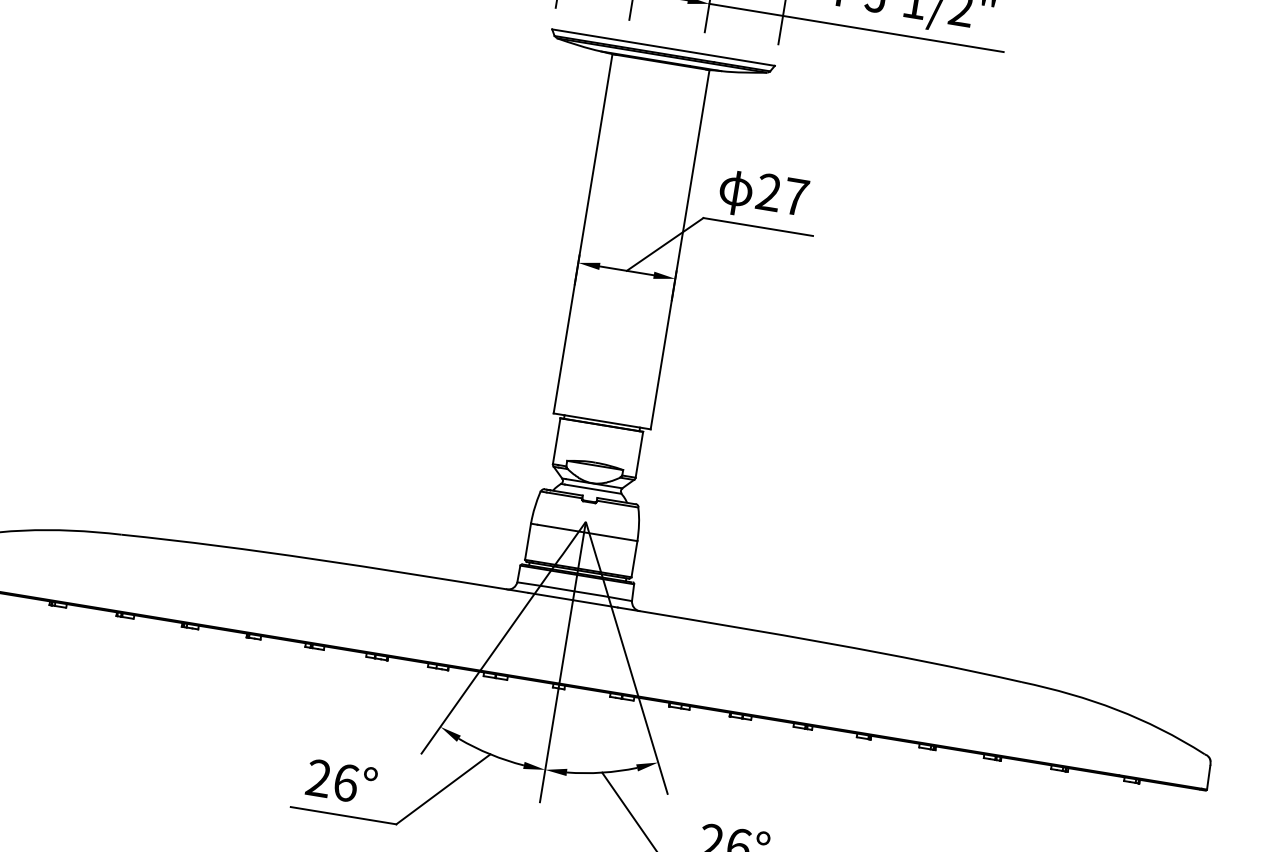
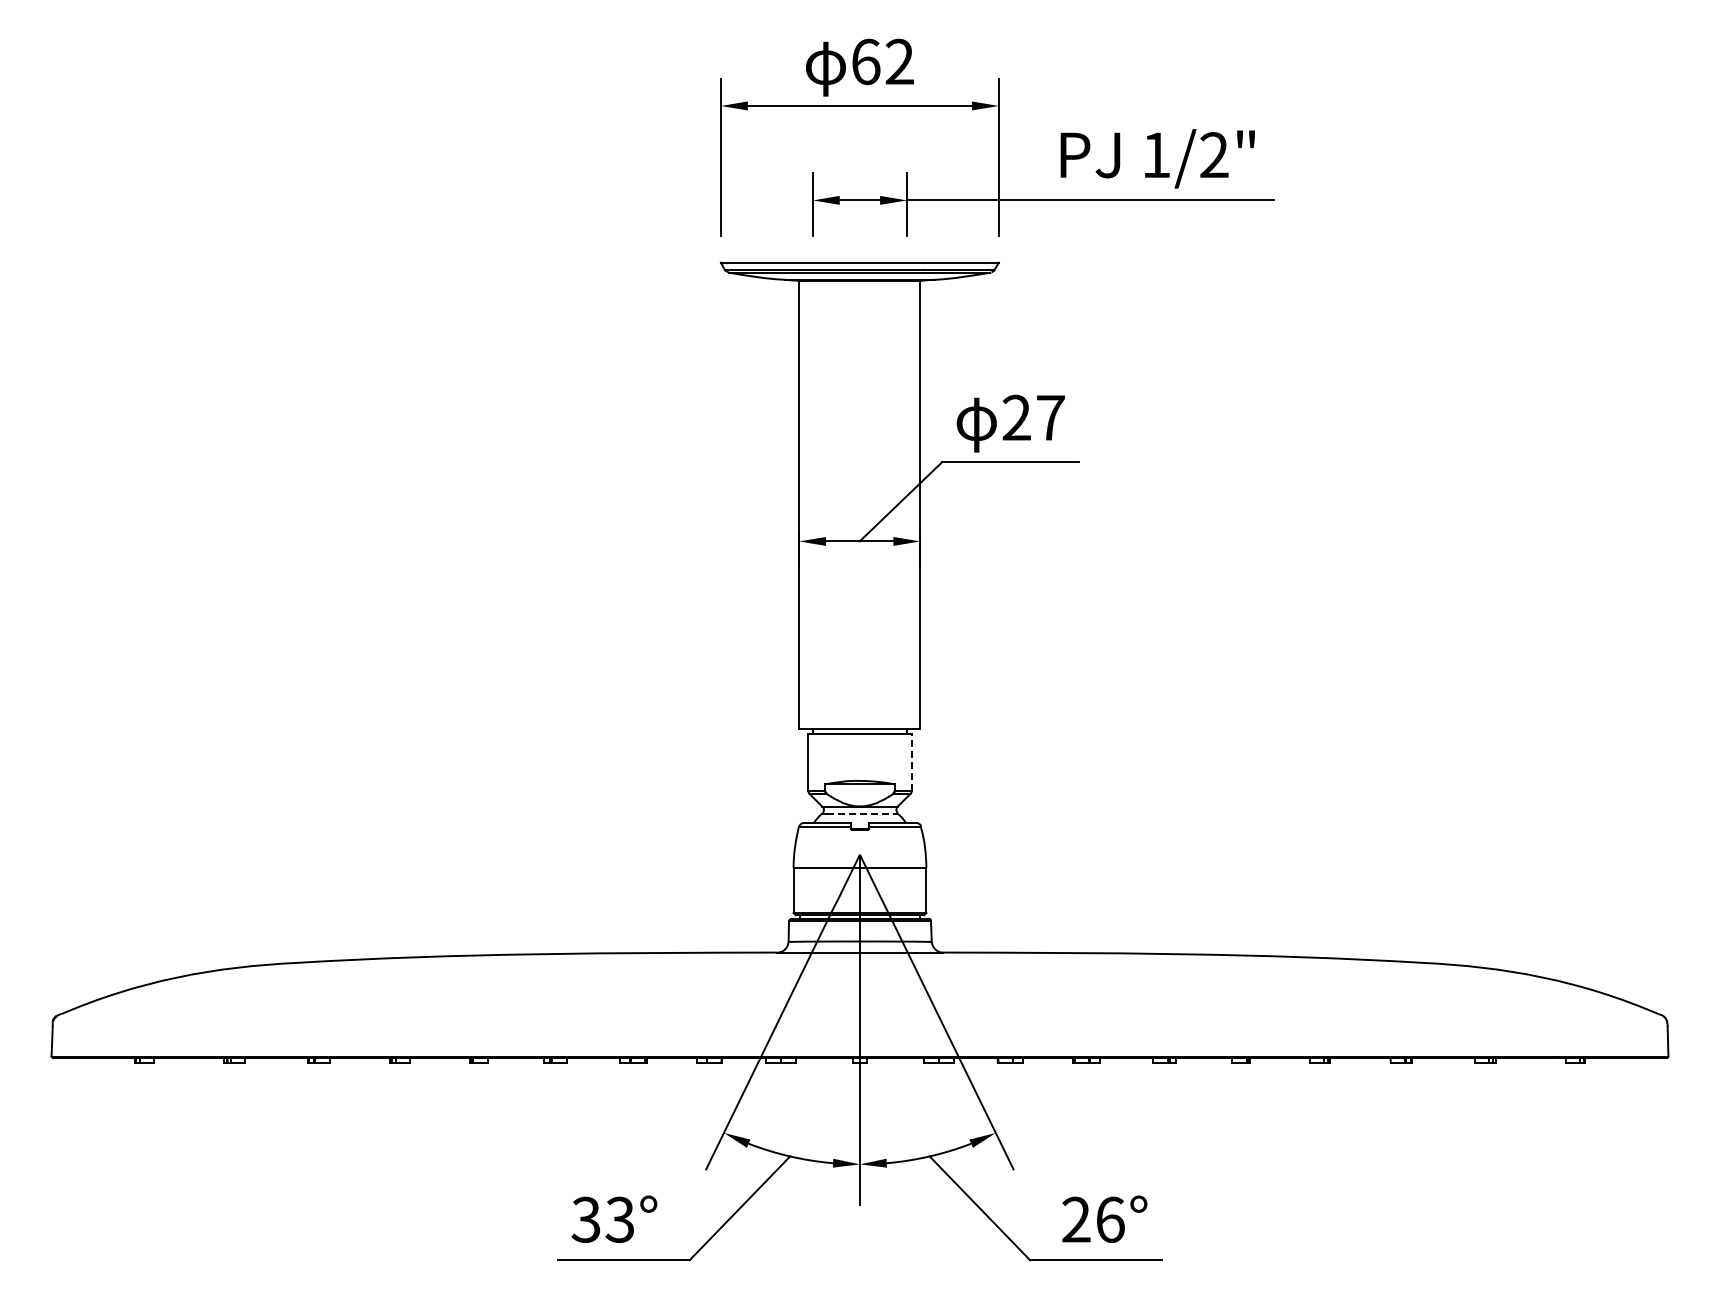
line: (639, 454) -> (911, 762), solid -> dashed
line: (593, 489) -> (862, 813), solid -> dashed
text: (331, 780) -> (602, 1219), 26° -> 33°

